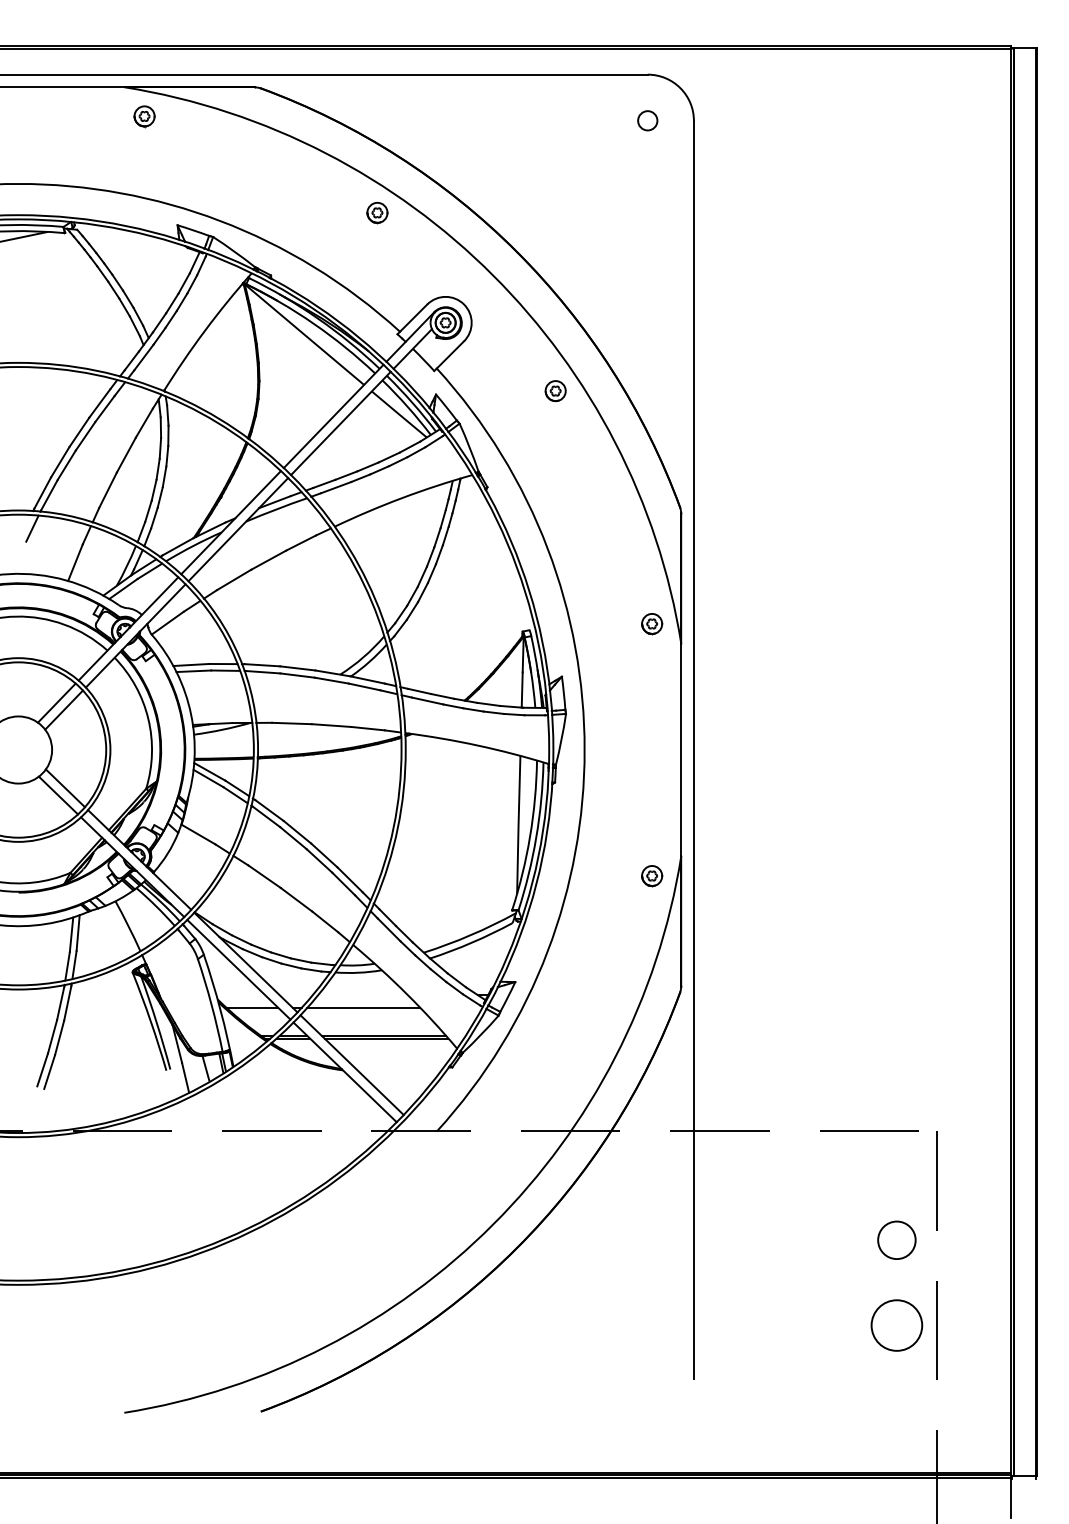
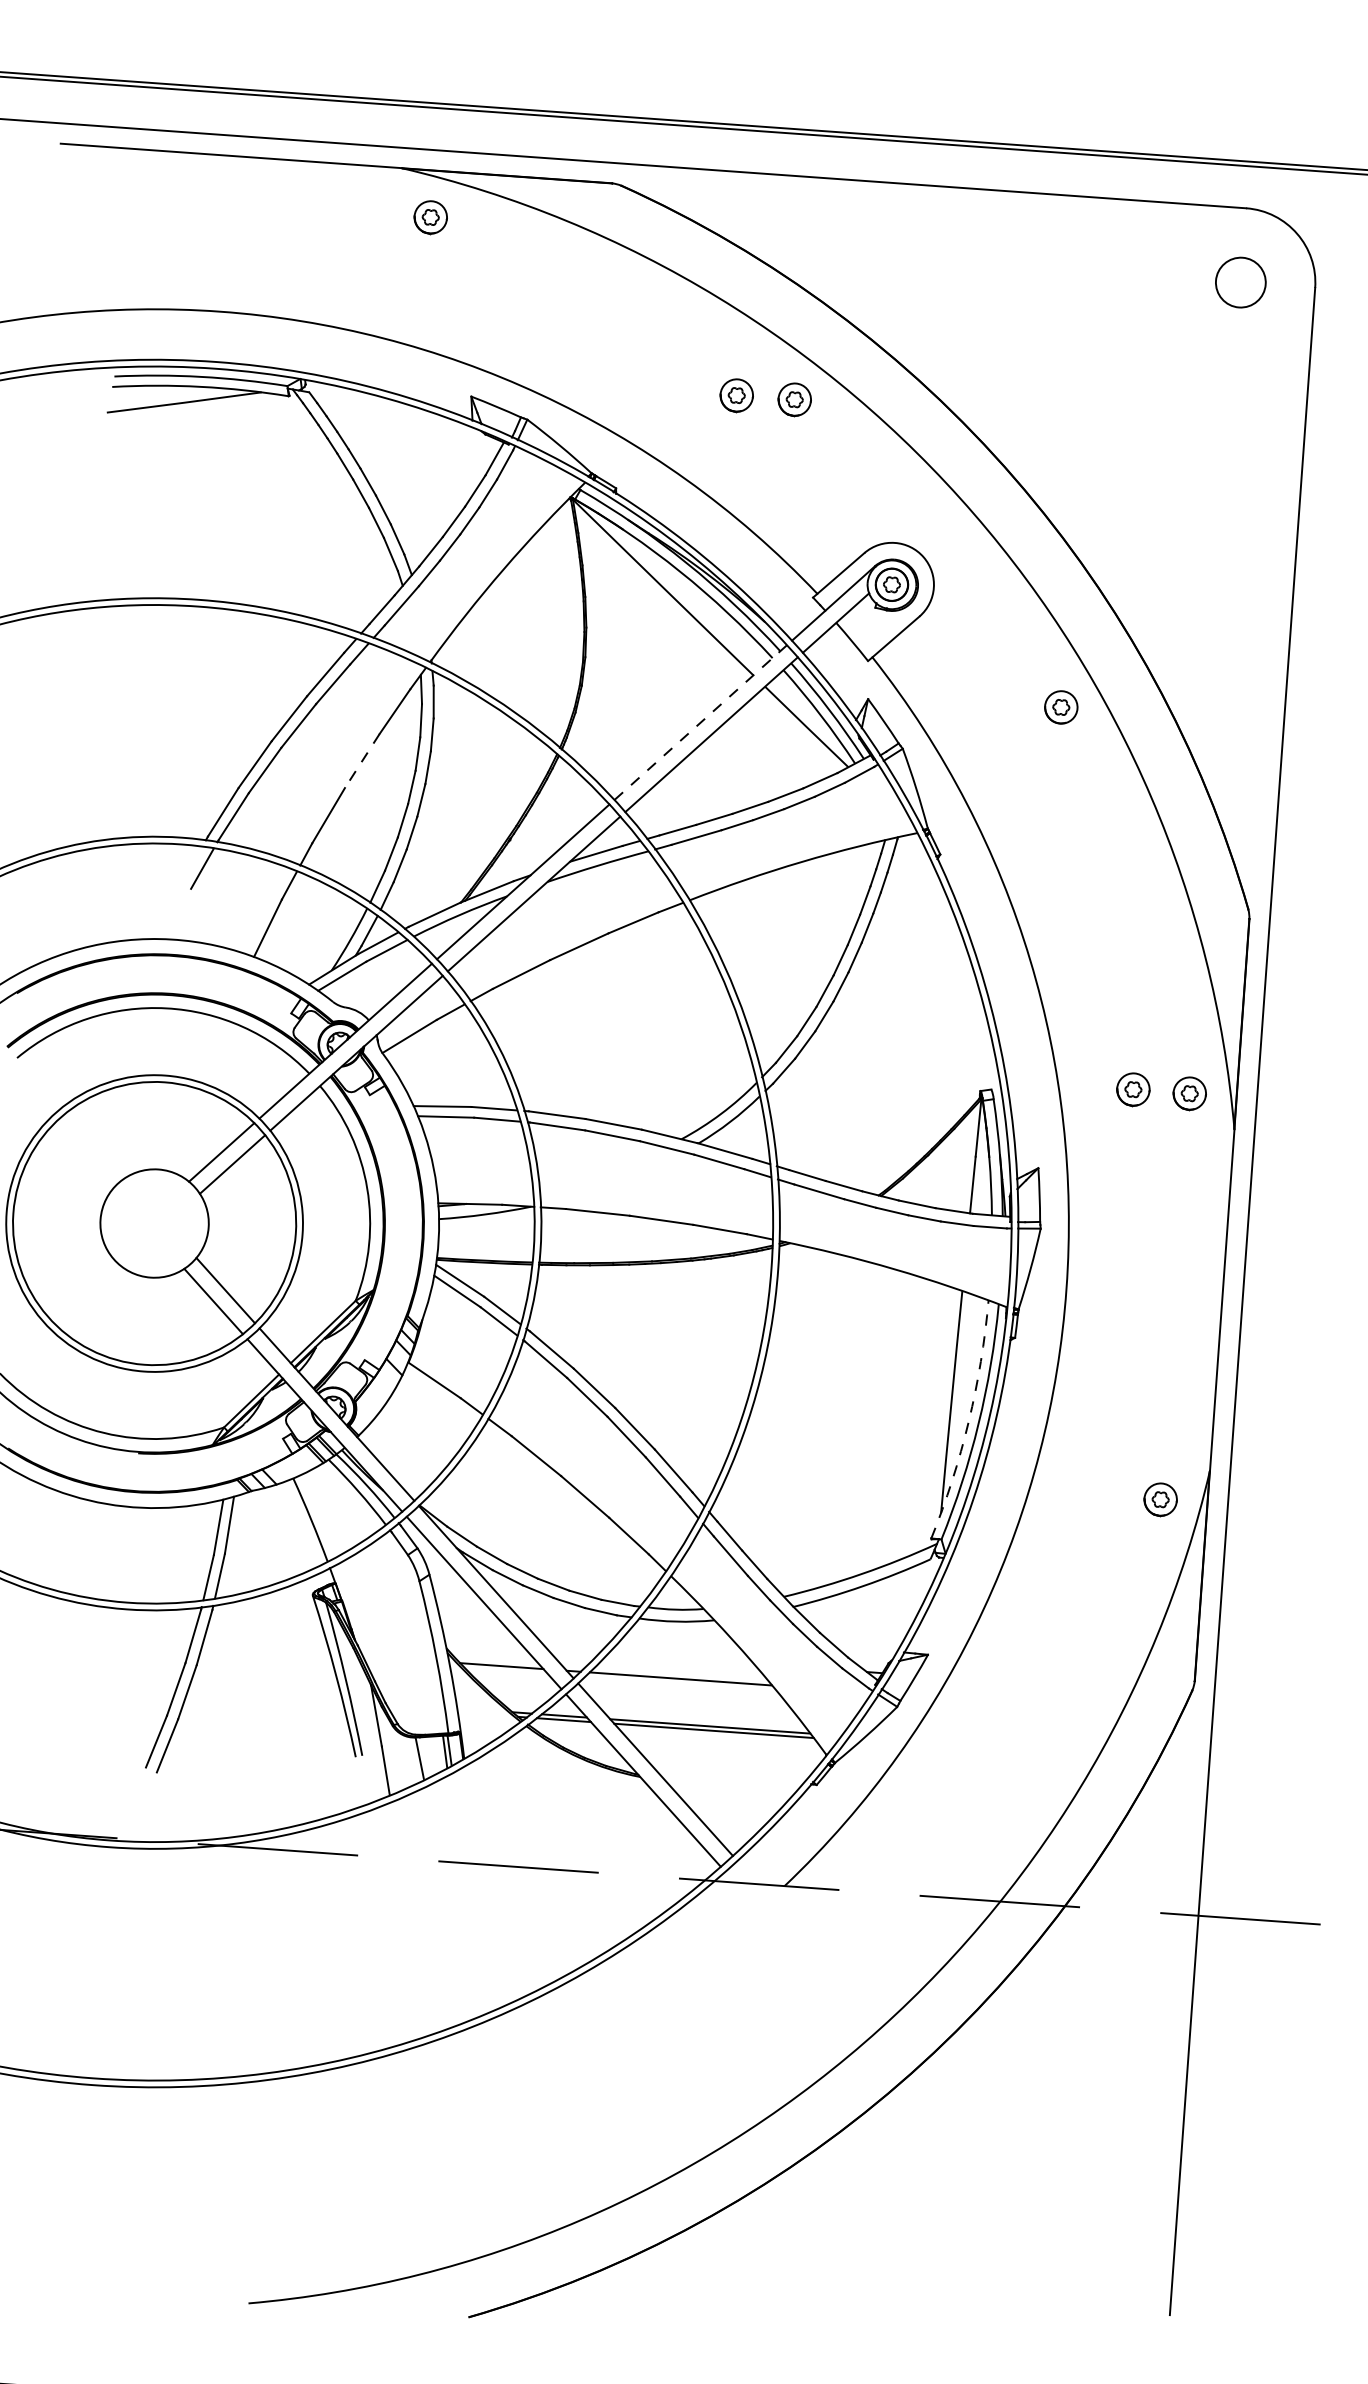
circle: (647, 120) -> (1240, 282), size x1.6
part: (341, 212) -> (736, 394), added
line: (333, 416) -> (700, 722), solid -> dashed
line: (126, 455) -> (362, 761), solid -> dashed
part: (617, 624) -> (1133, 1090), added
arc: (530, 836) -> (969, 1421), solid -> dashed

